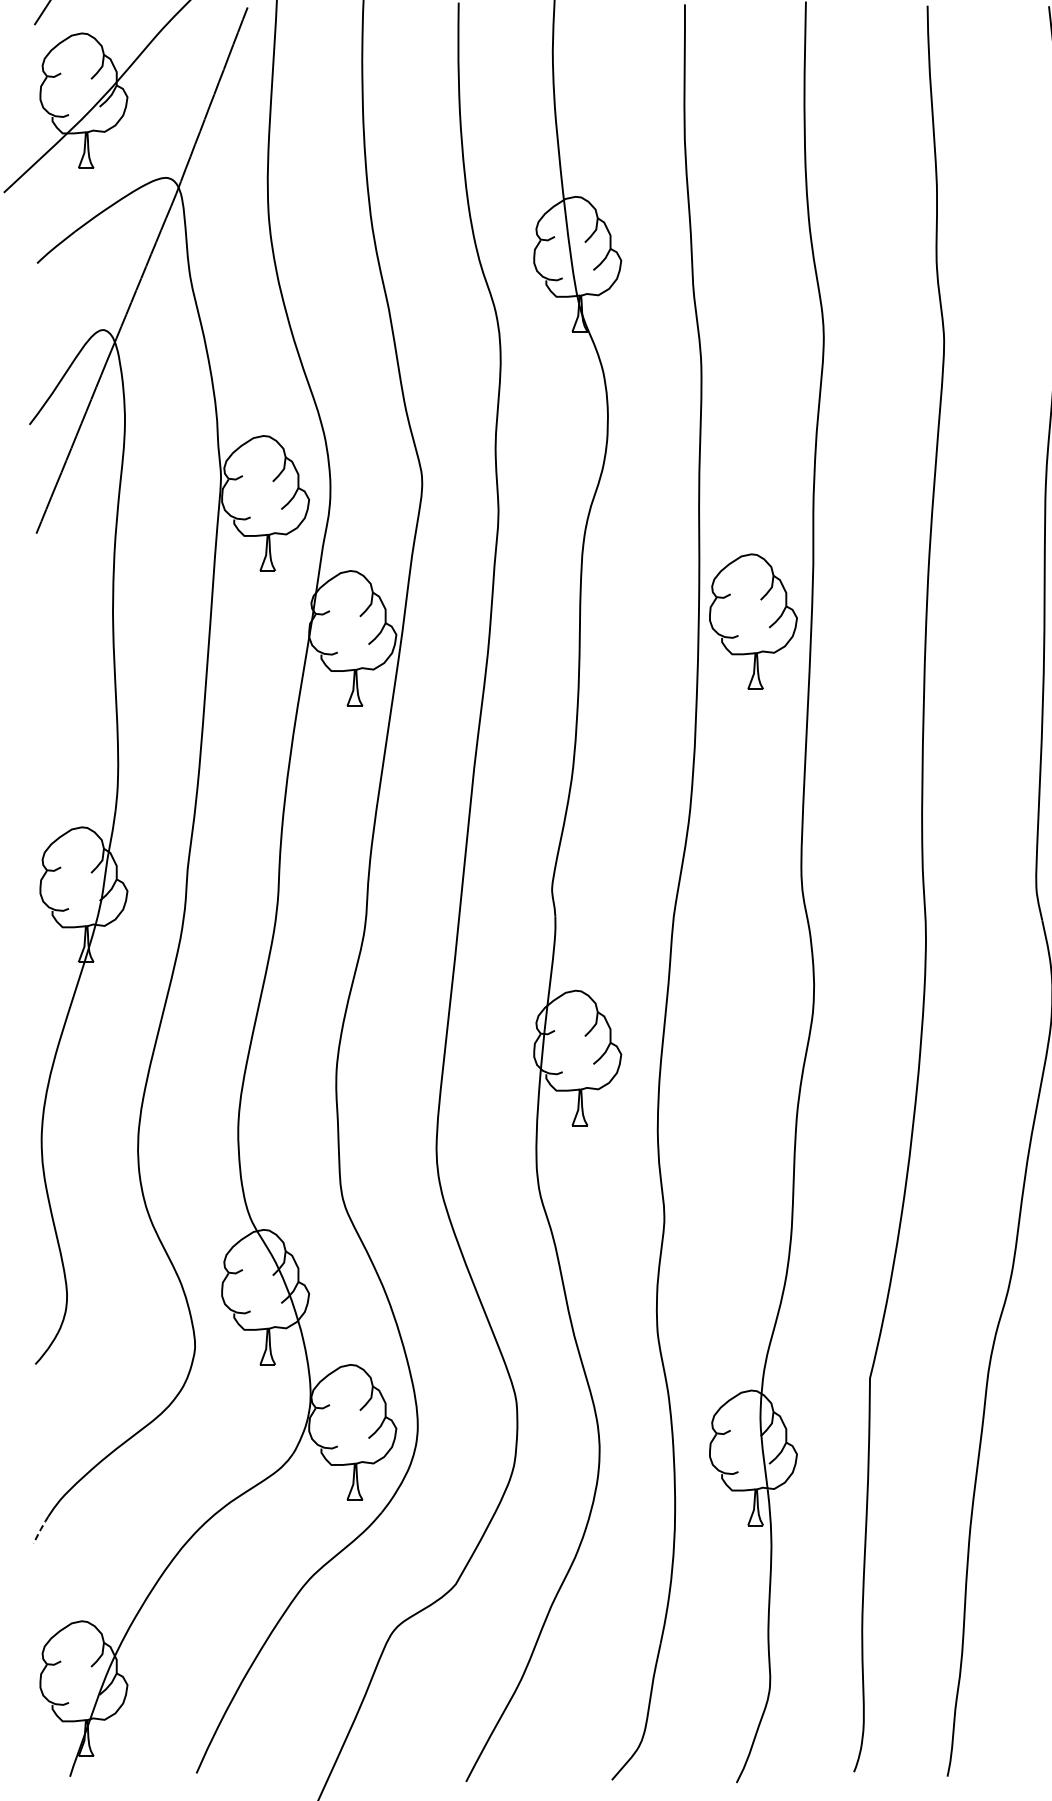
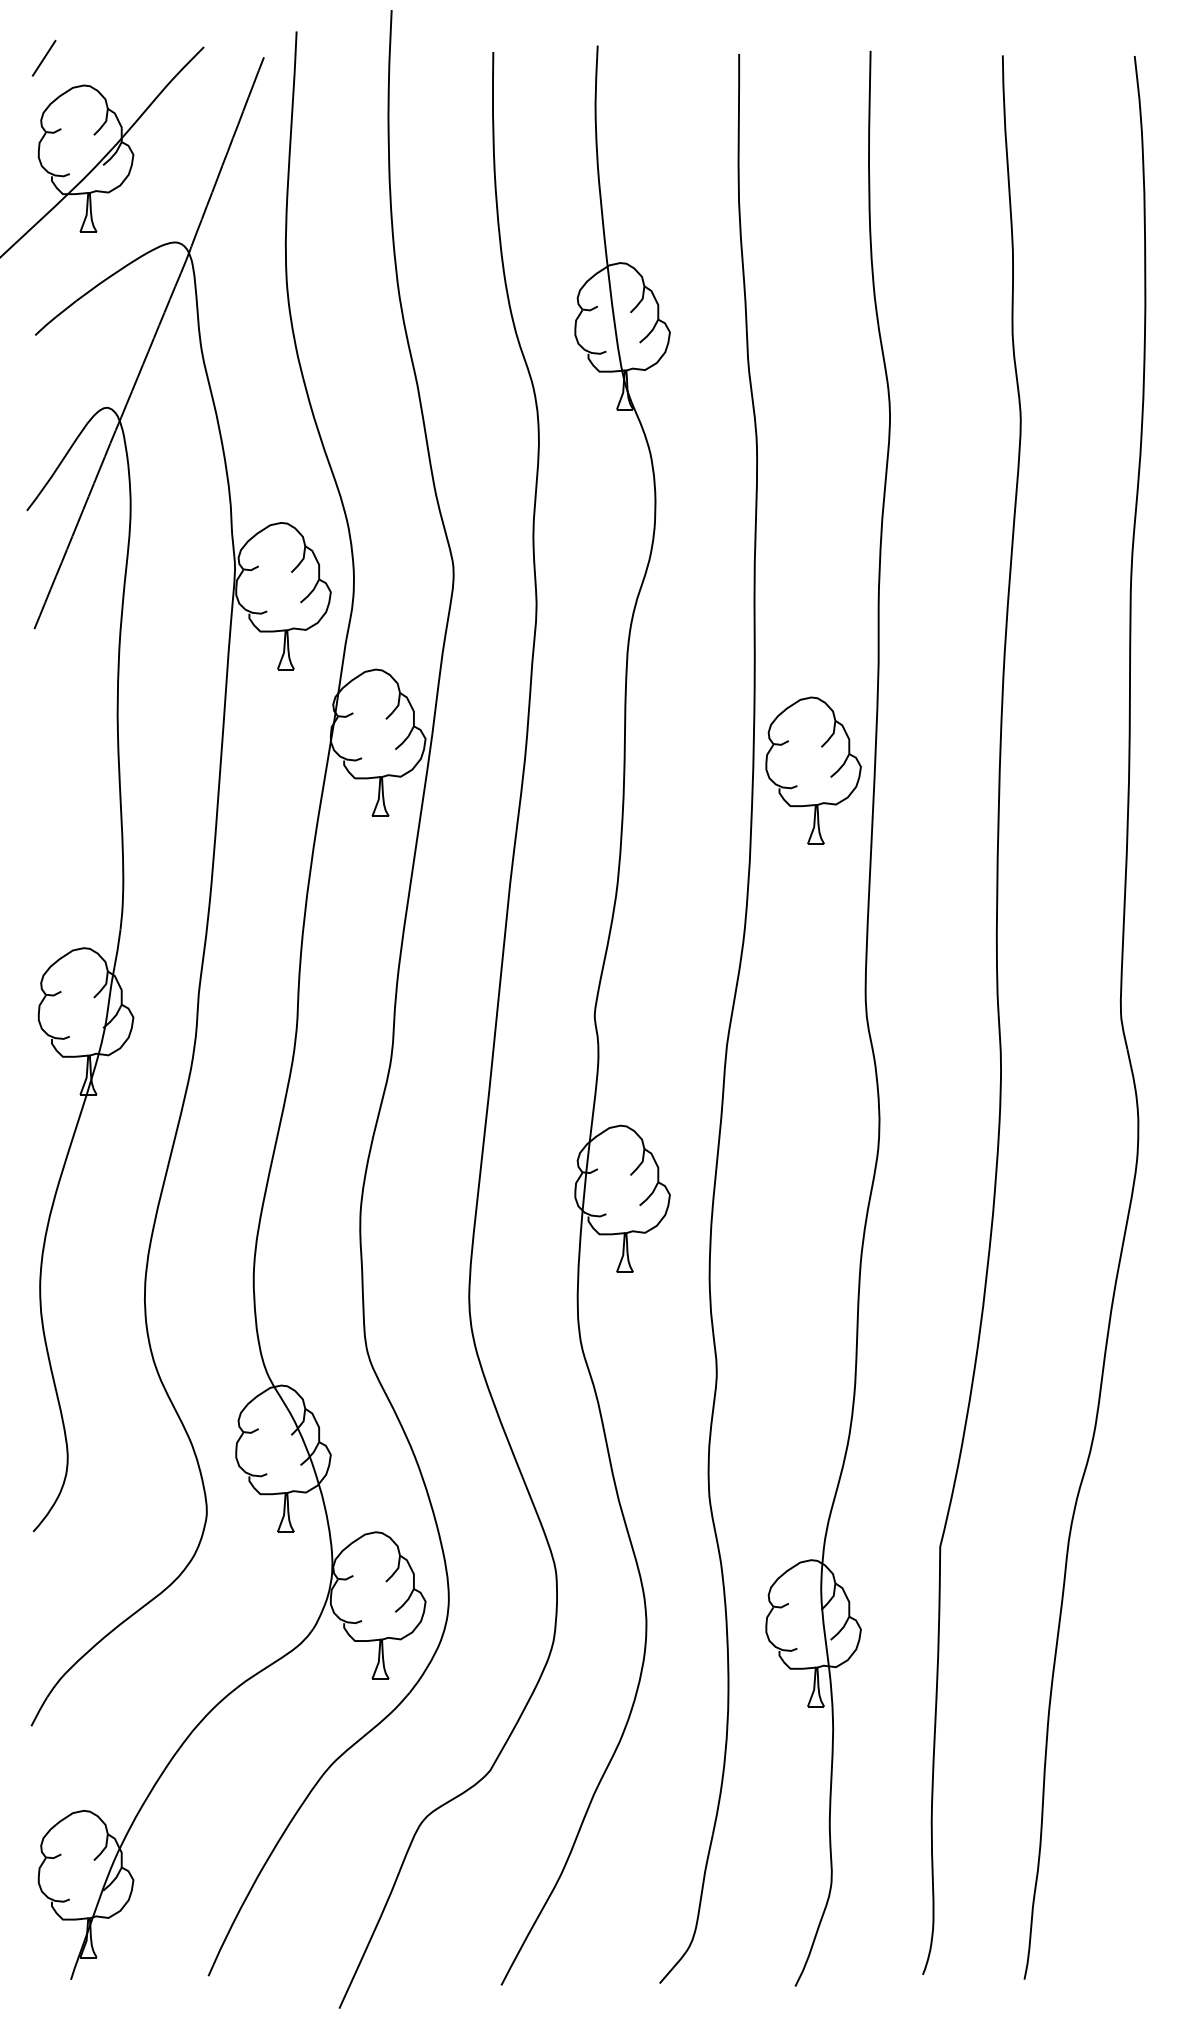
part: (753, 621) -> (813, 770), moved
line: (41, 1528) -> (39, 1710), dashed -> solid

